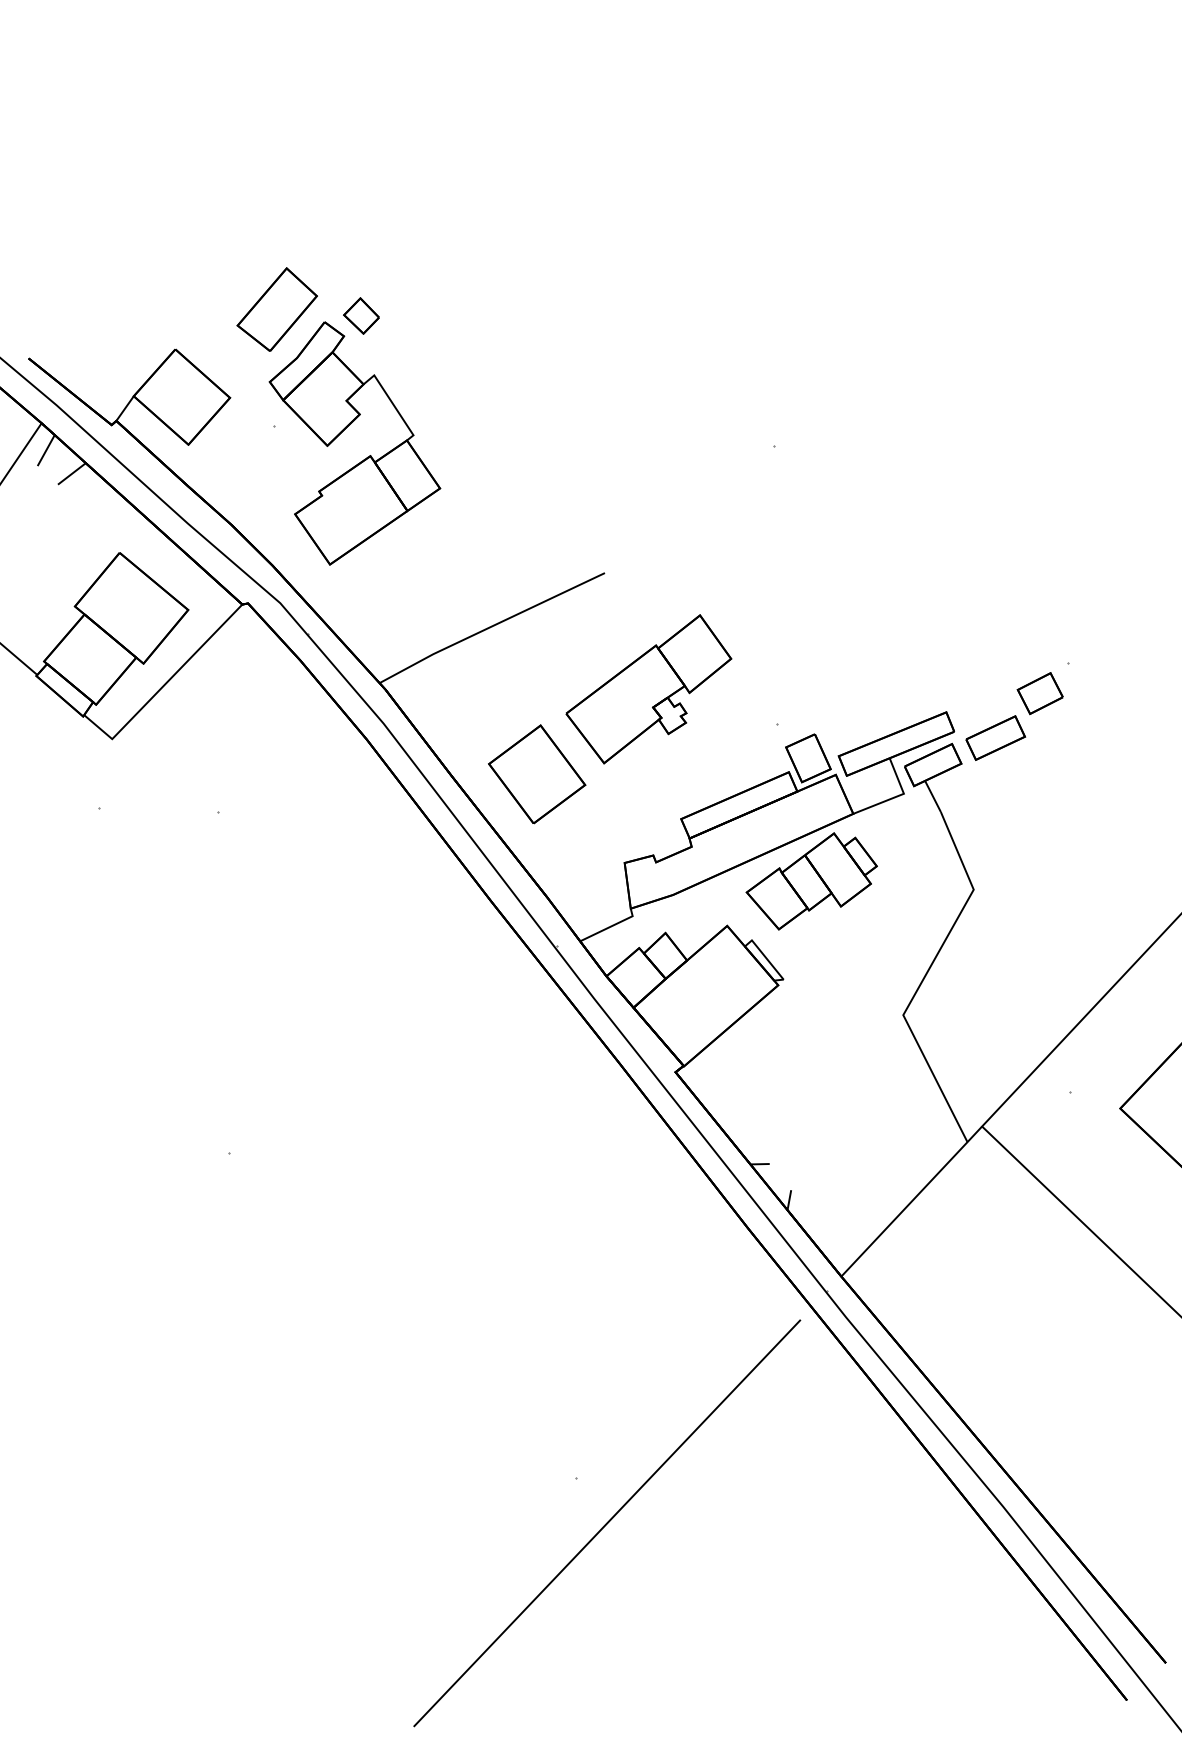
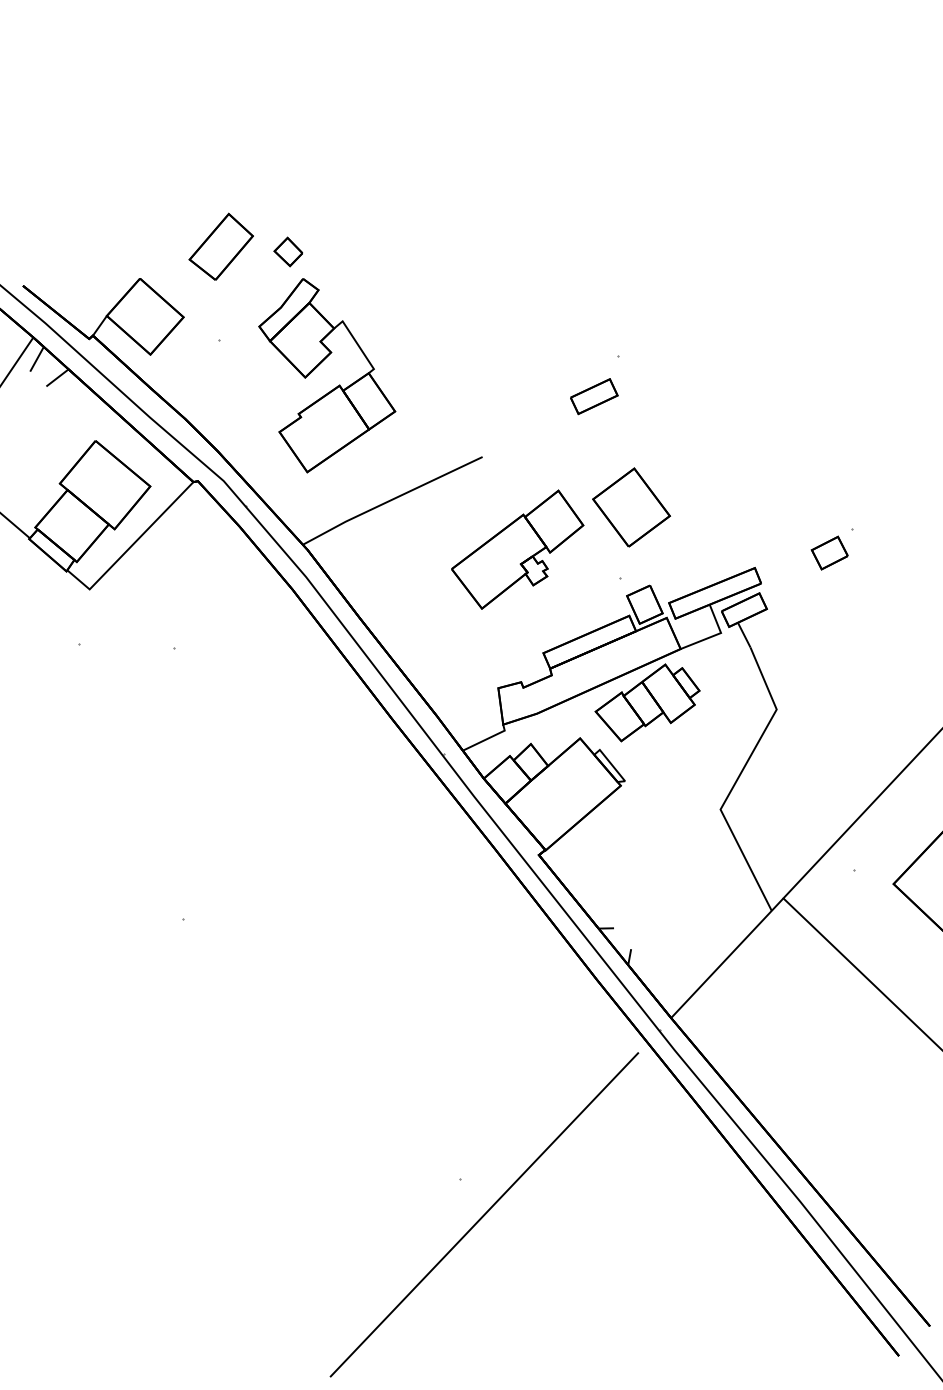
part: (343, 432) -> (318, 366), moved
part: (996, 737) -> (594, 396), moved
part: (537, 774) -> (631, 507), moved

